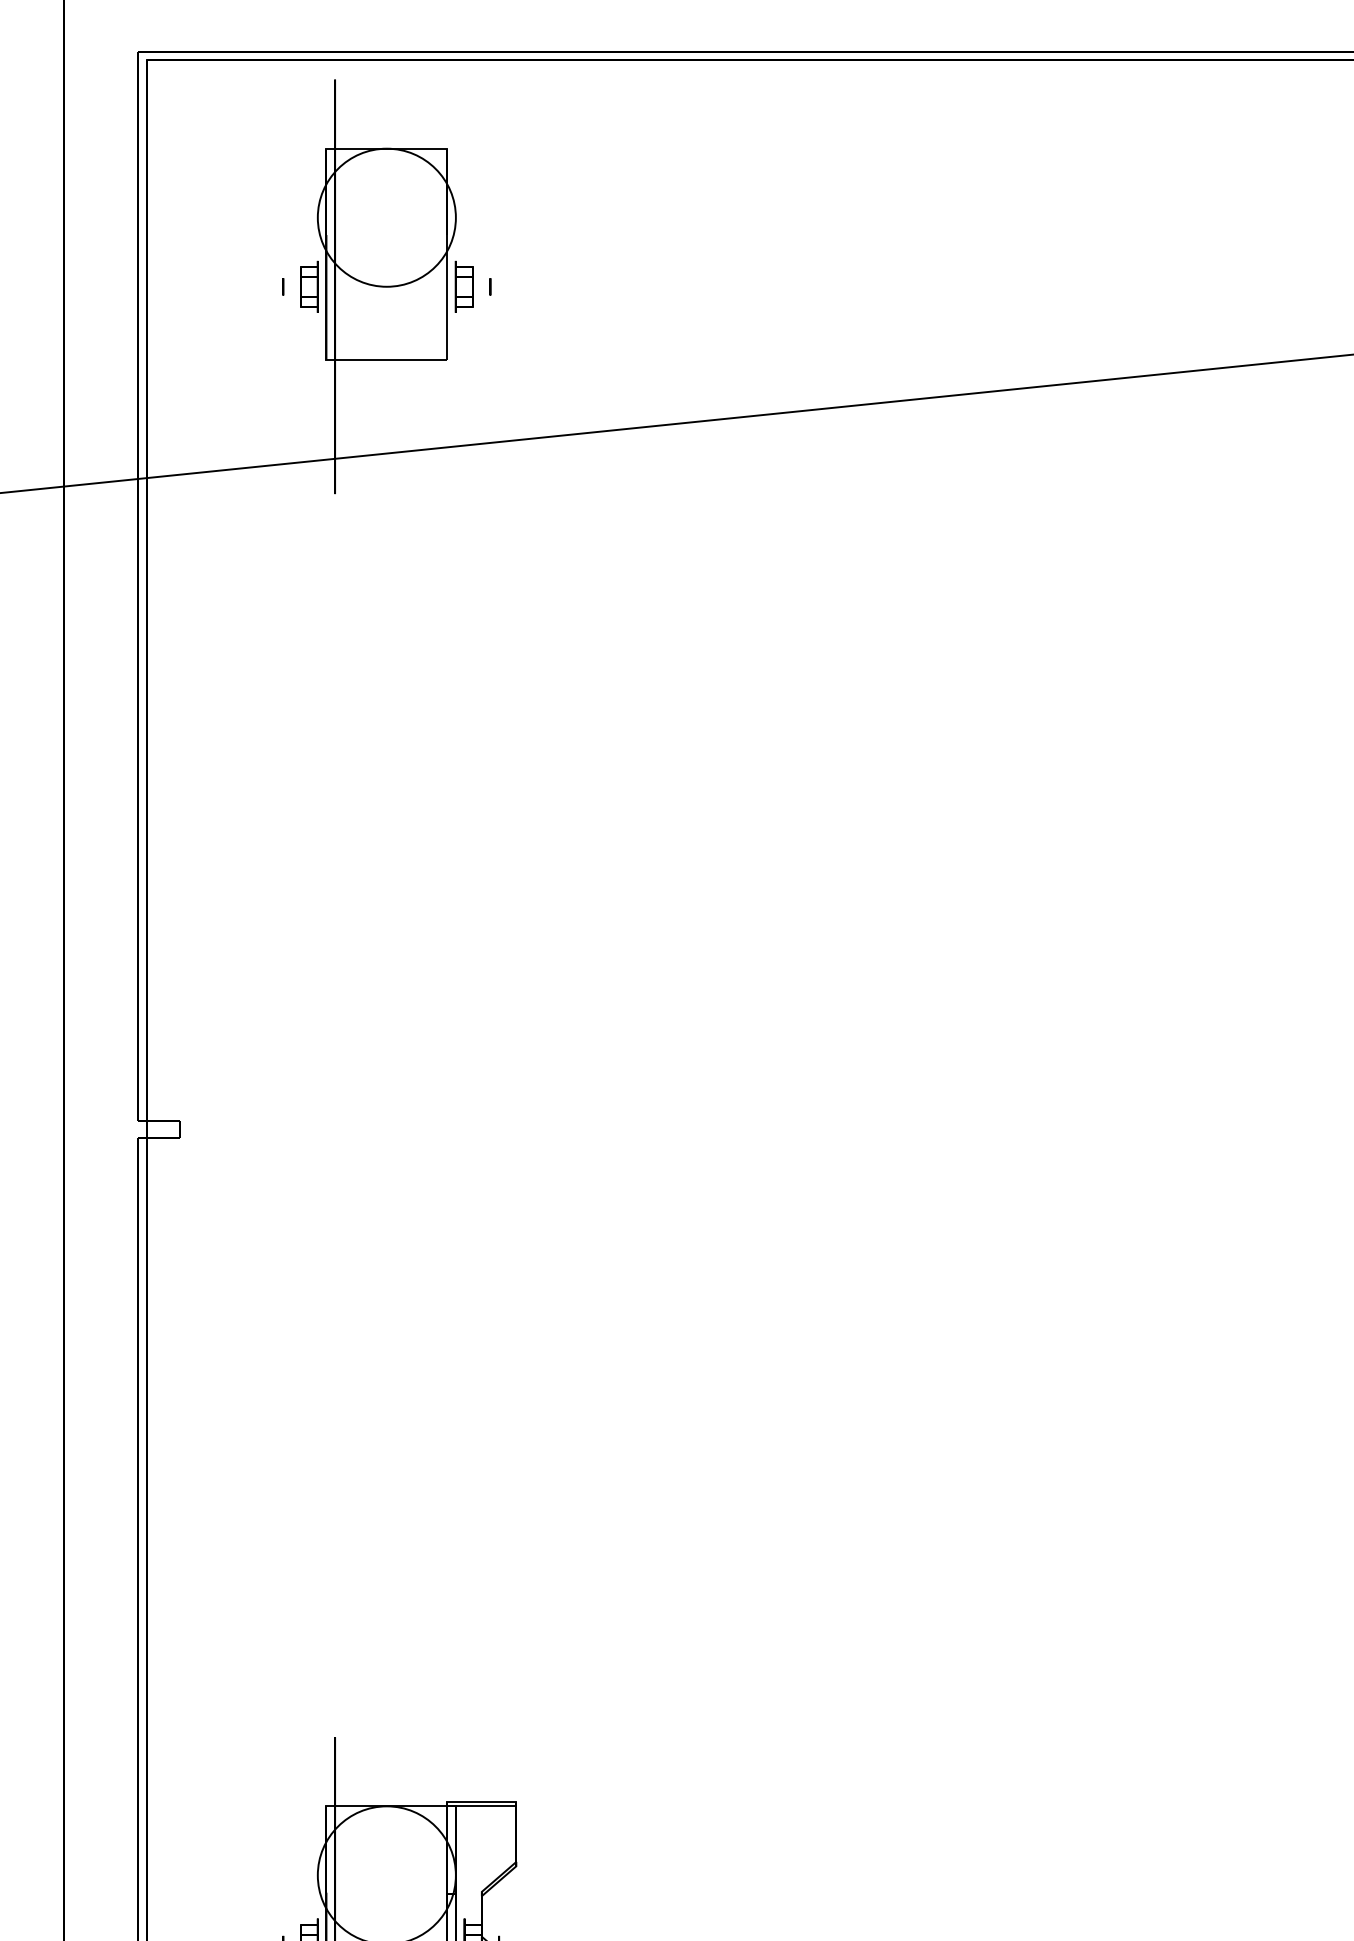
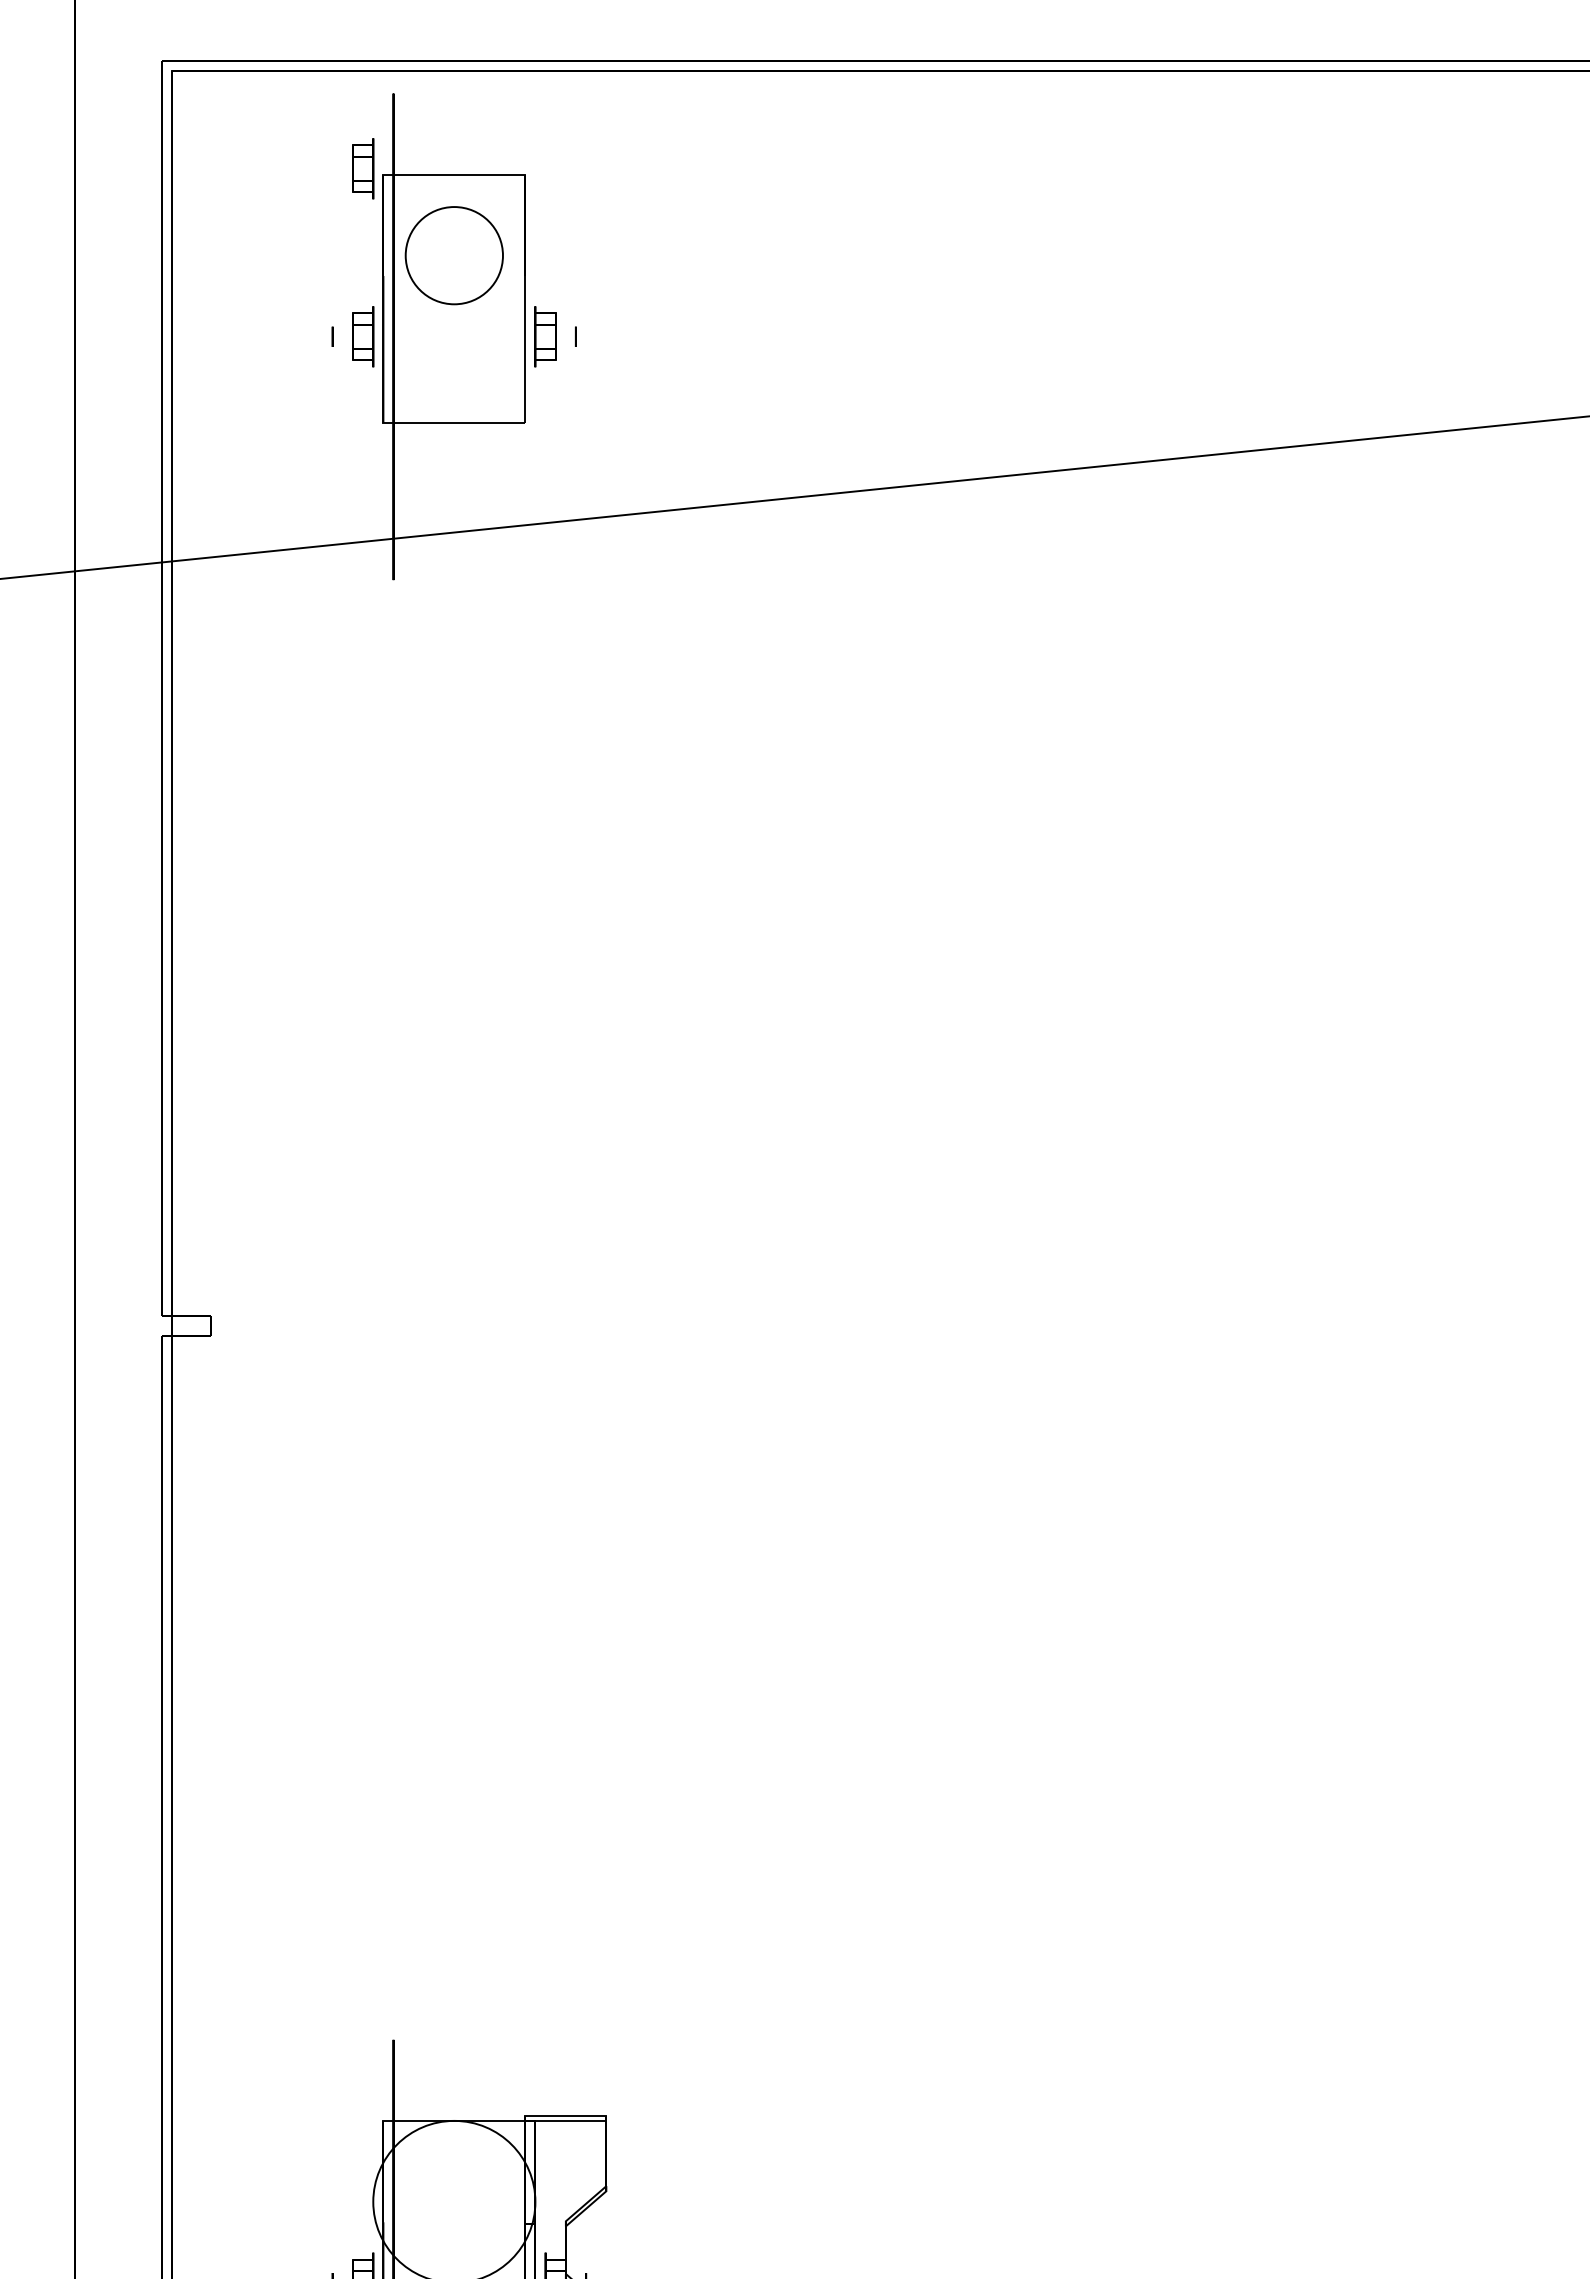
part: (309, 143) -> (363, 168), added
circle: (386, 217) -> (454, 255), size x0.6

